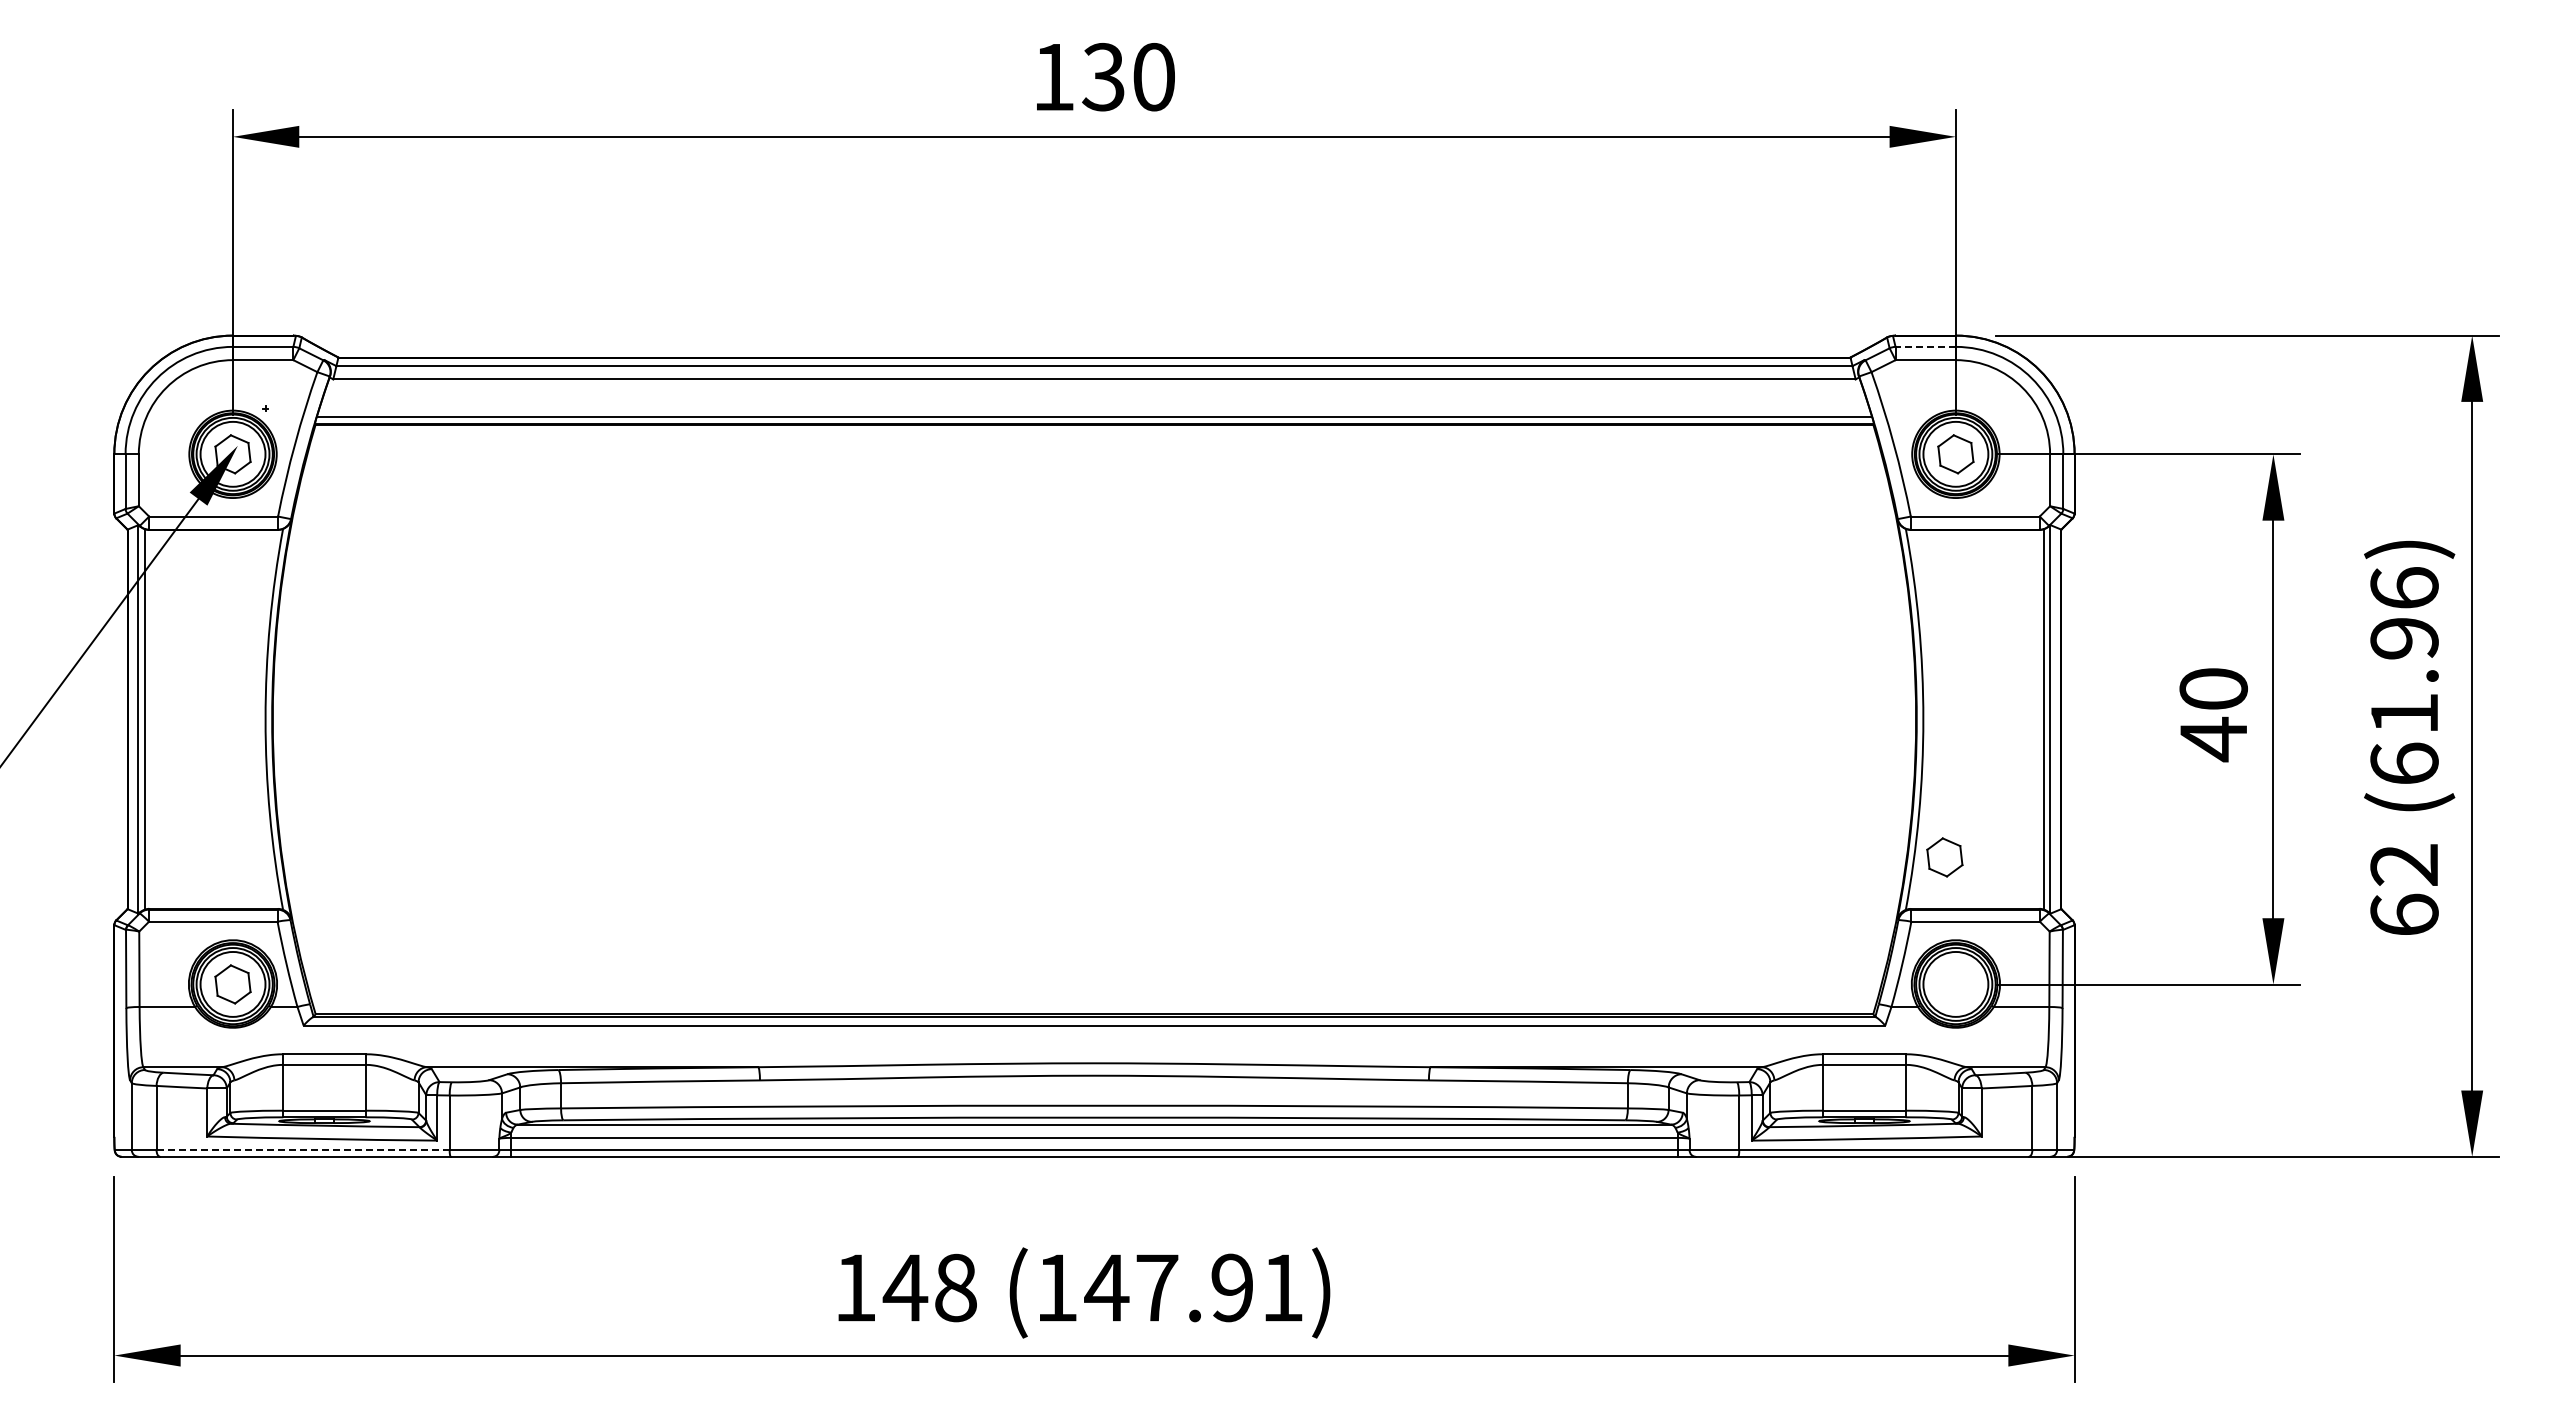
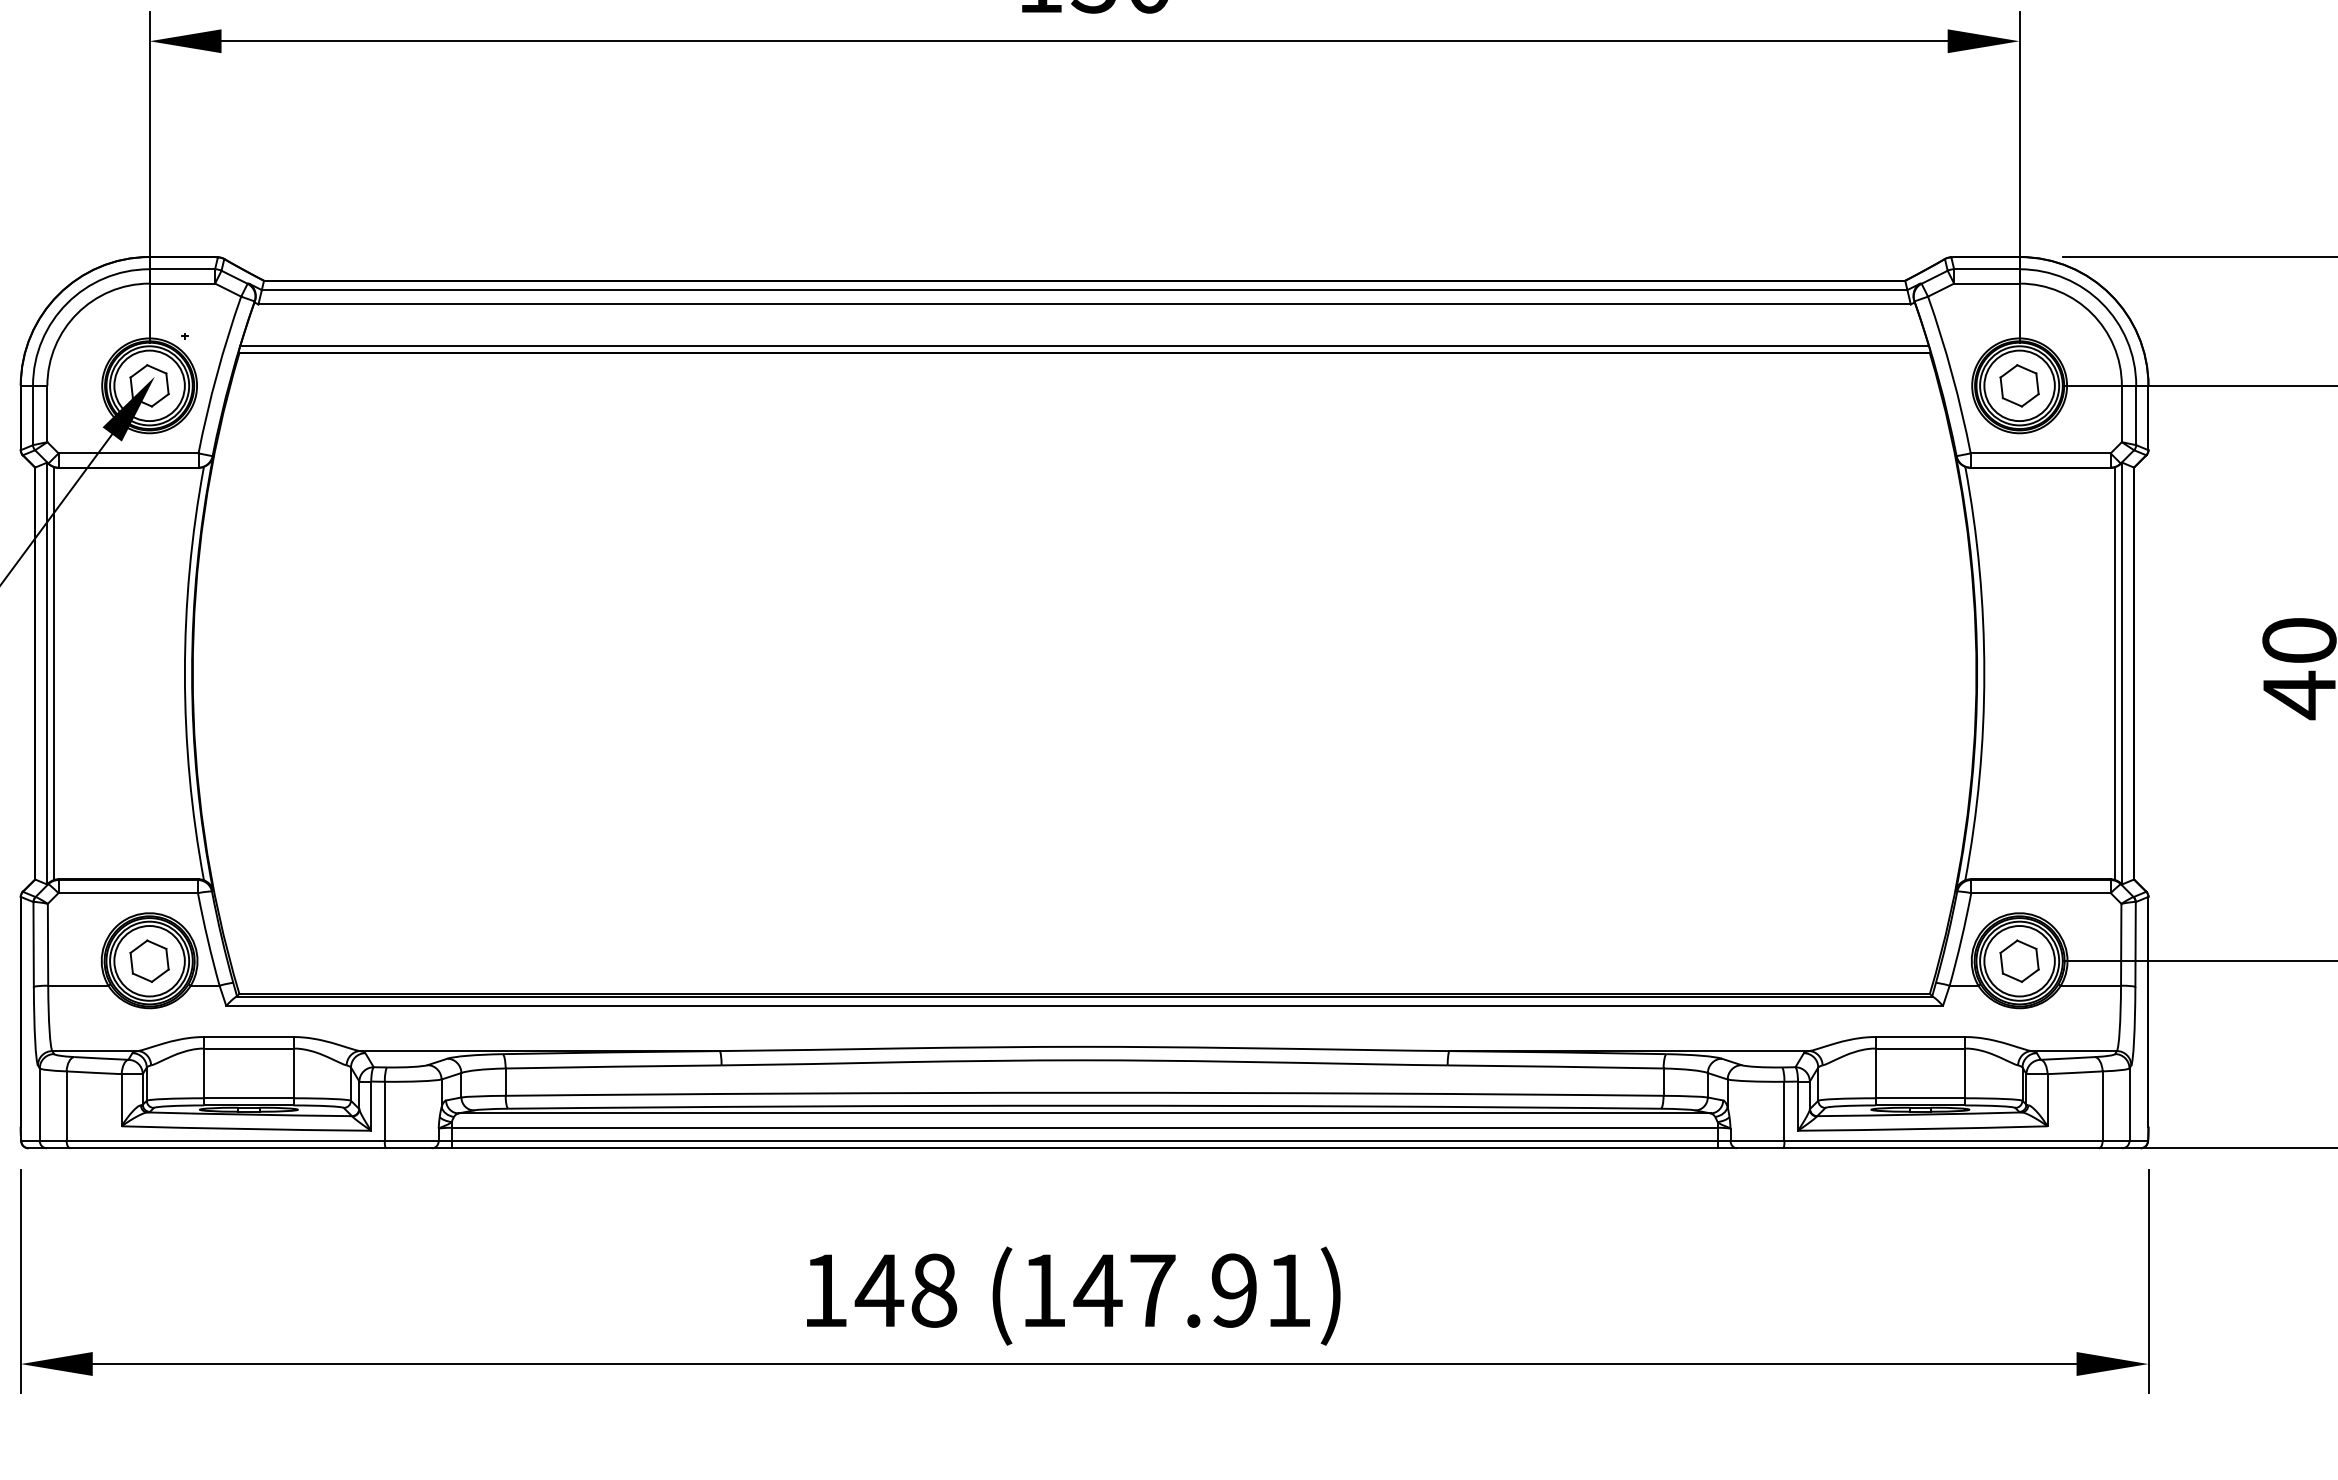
line: (1925, 346) -> (1986, 268), dashed -> solid
part: (1944, 857) -> (2019, 961), moved
line: (303, 1150) -> (226, 1141), dashed -> solid

